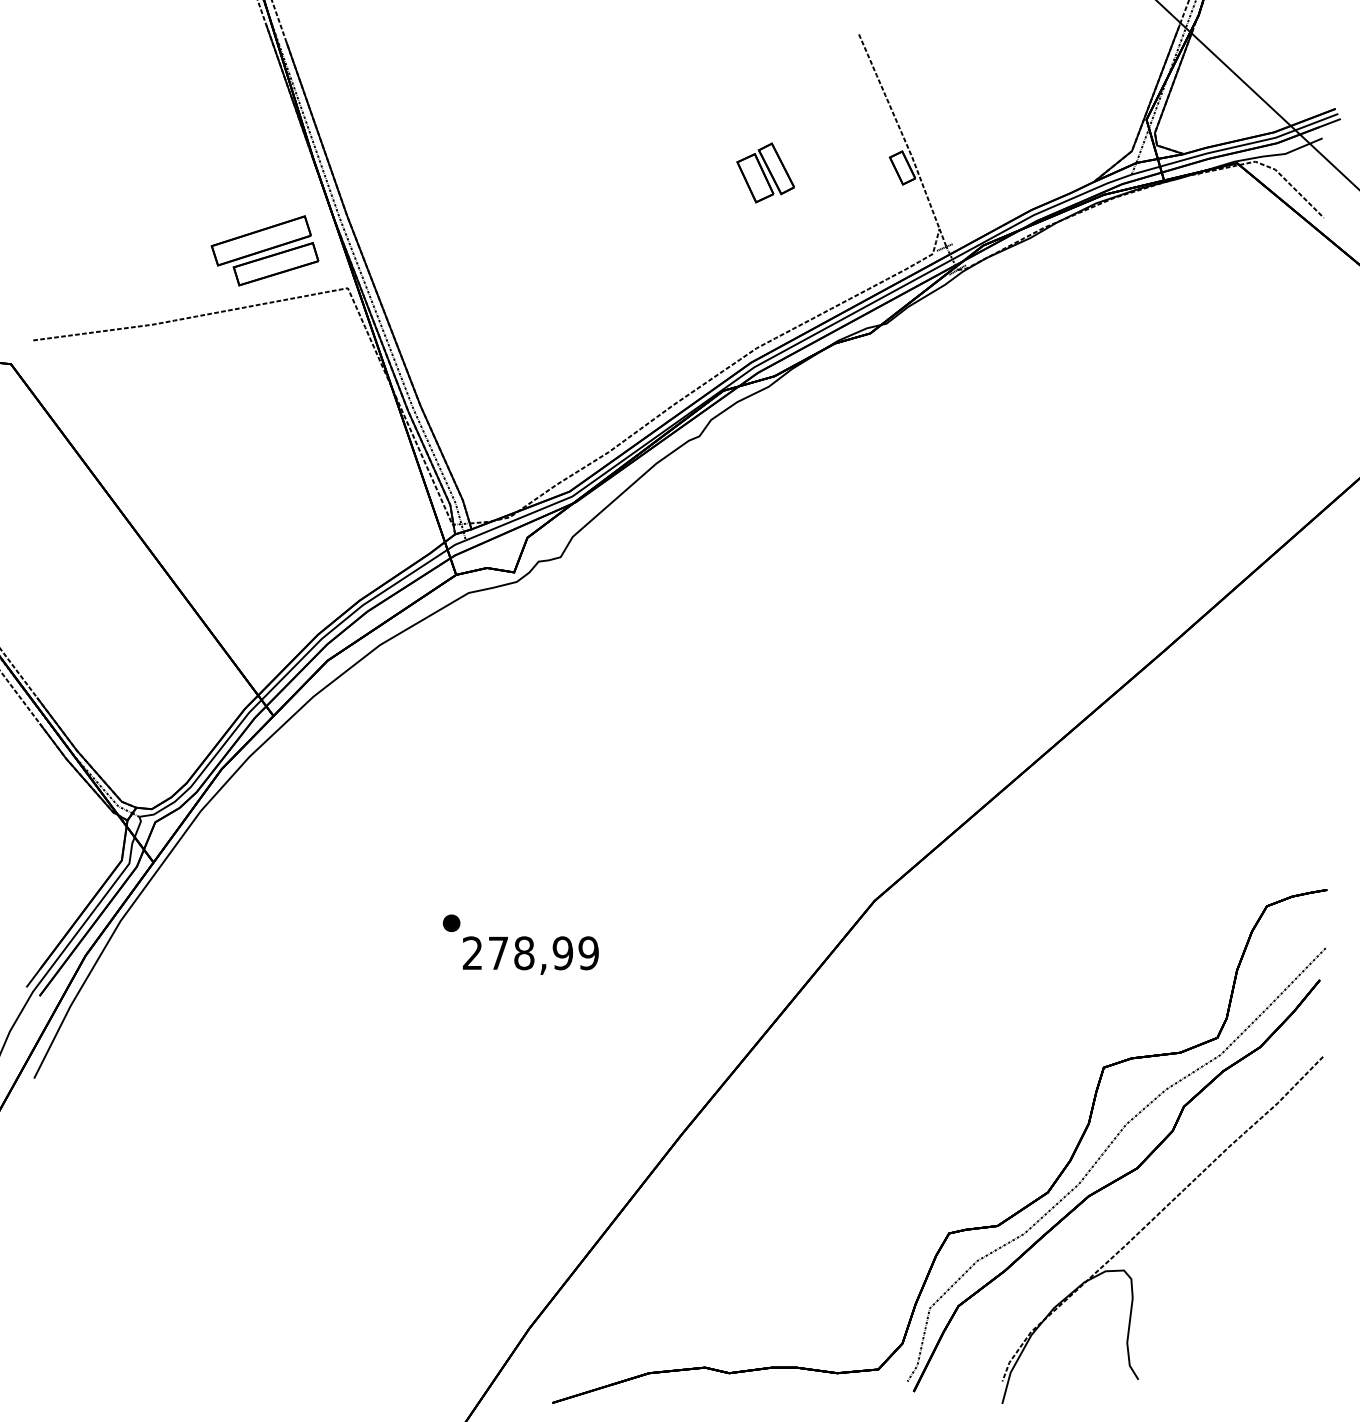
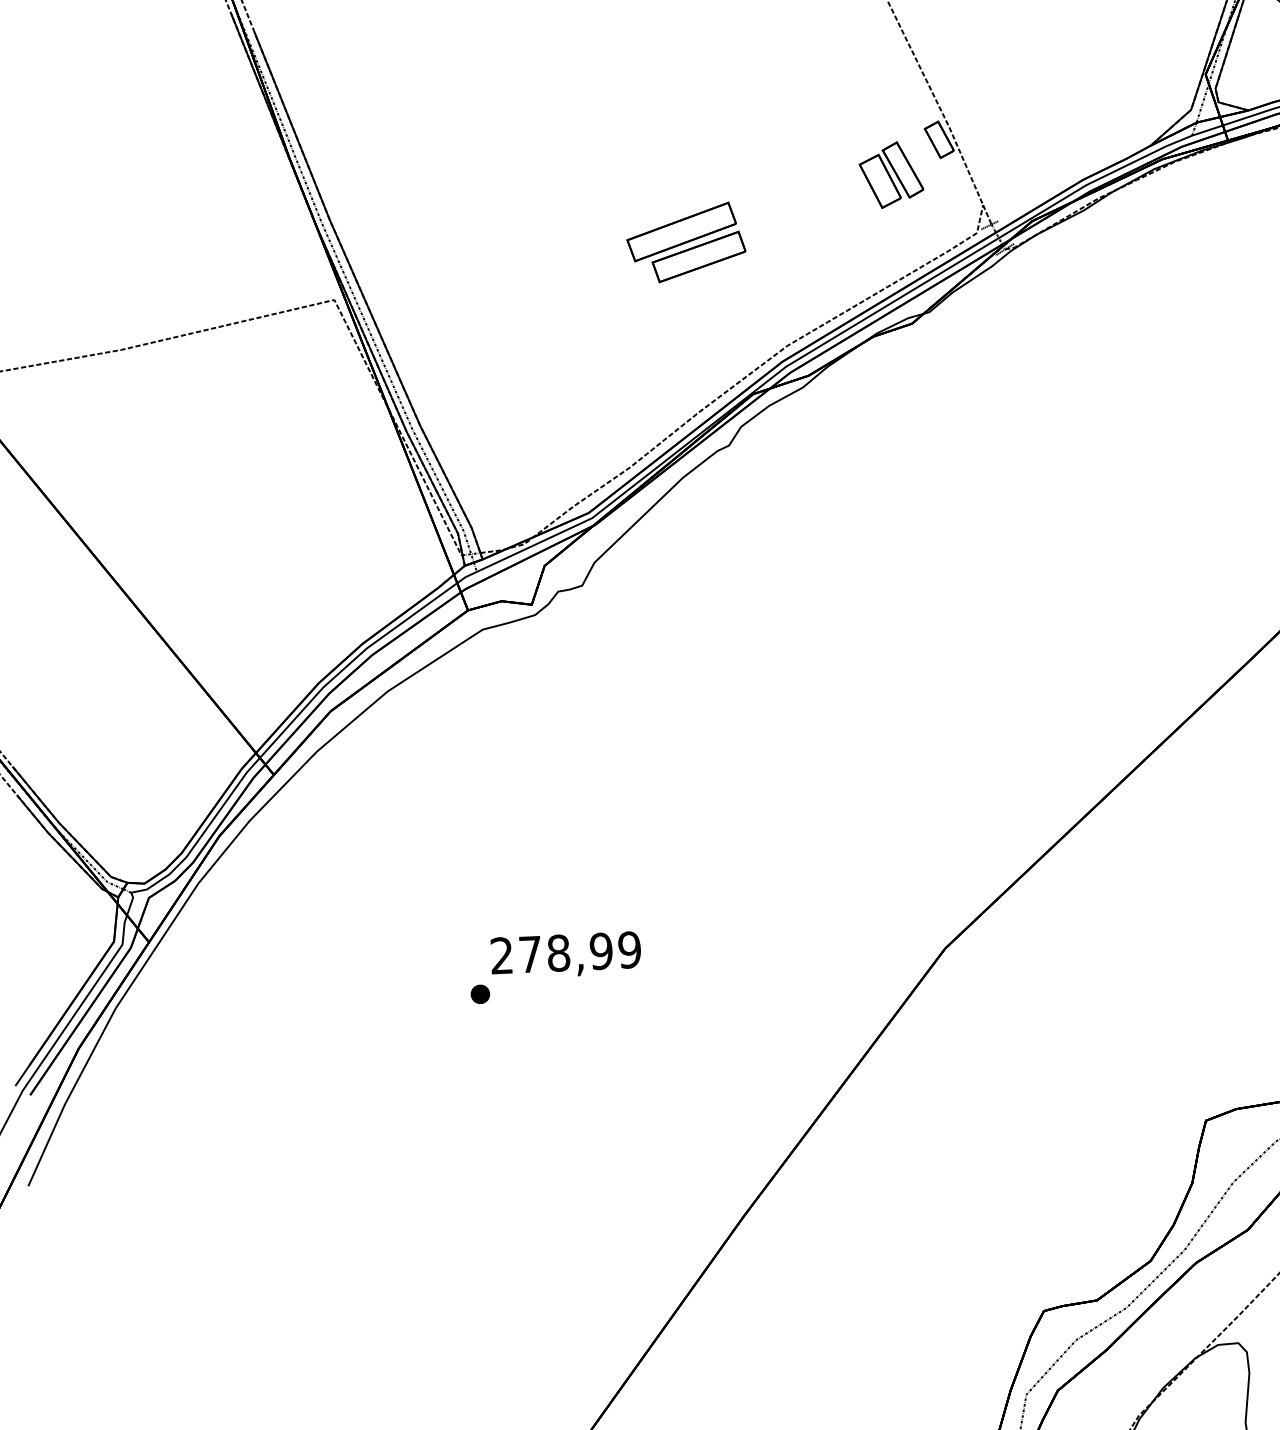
part: (765, 172) -> (891, 174), moved
part: (264, 250) -> (685, 242), moved
text: (530, 955) -> (565, 955), moved

